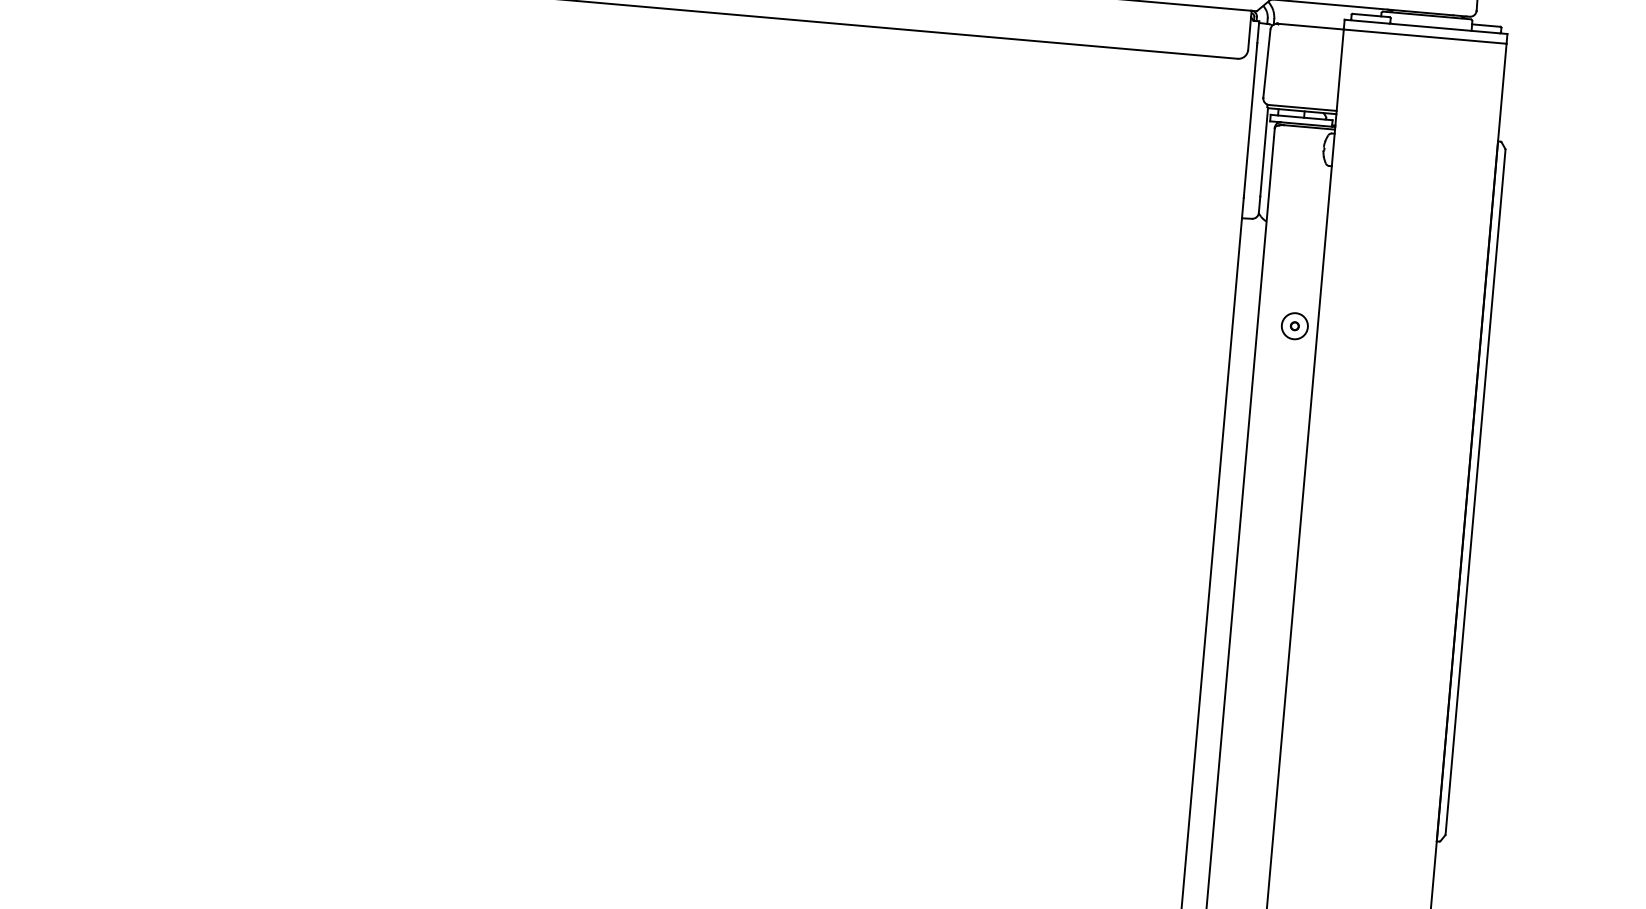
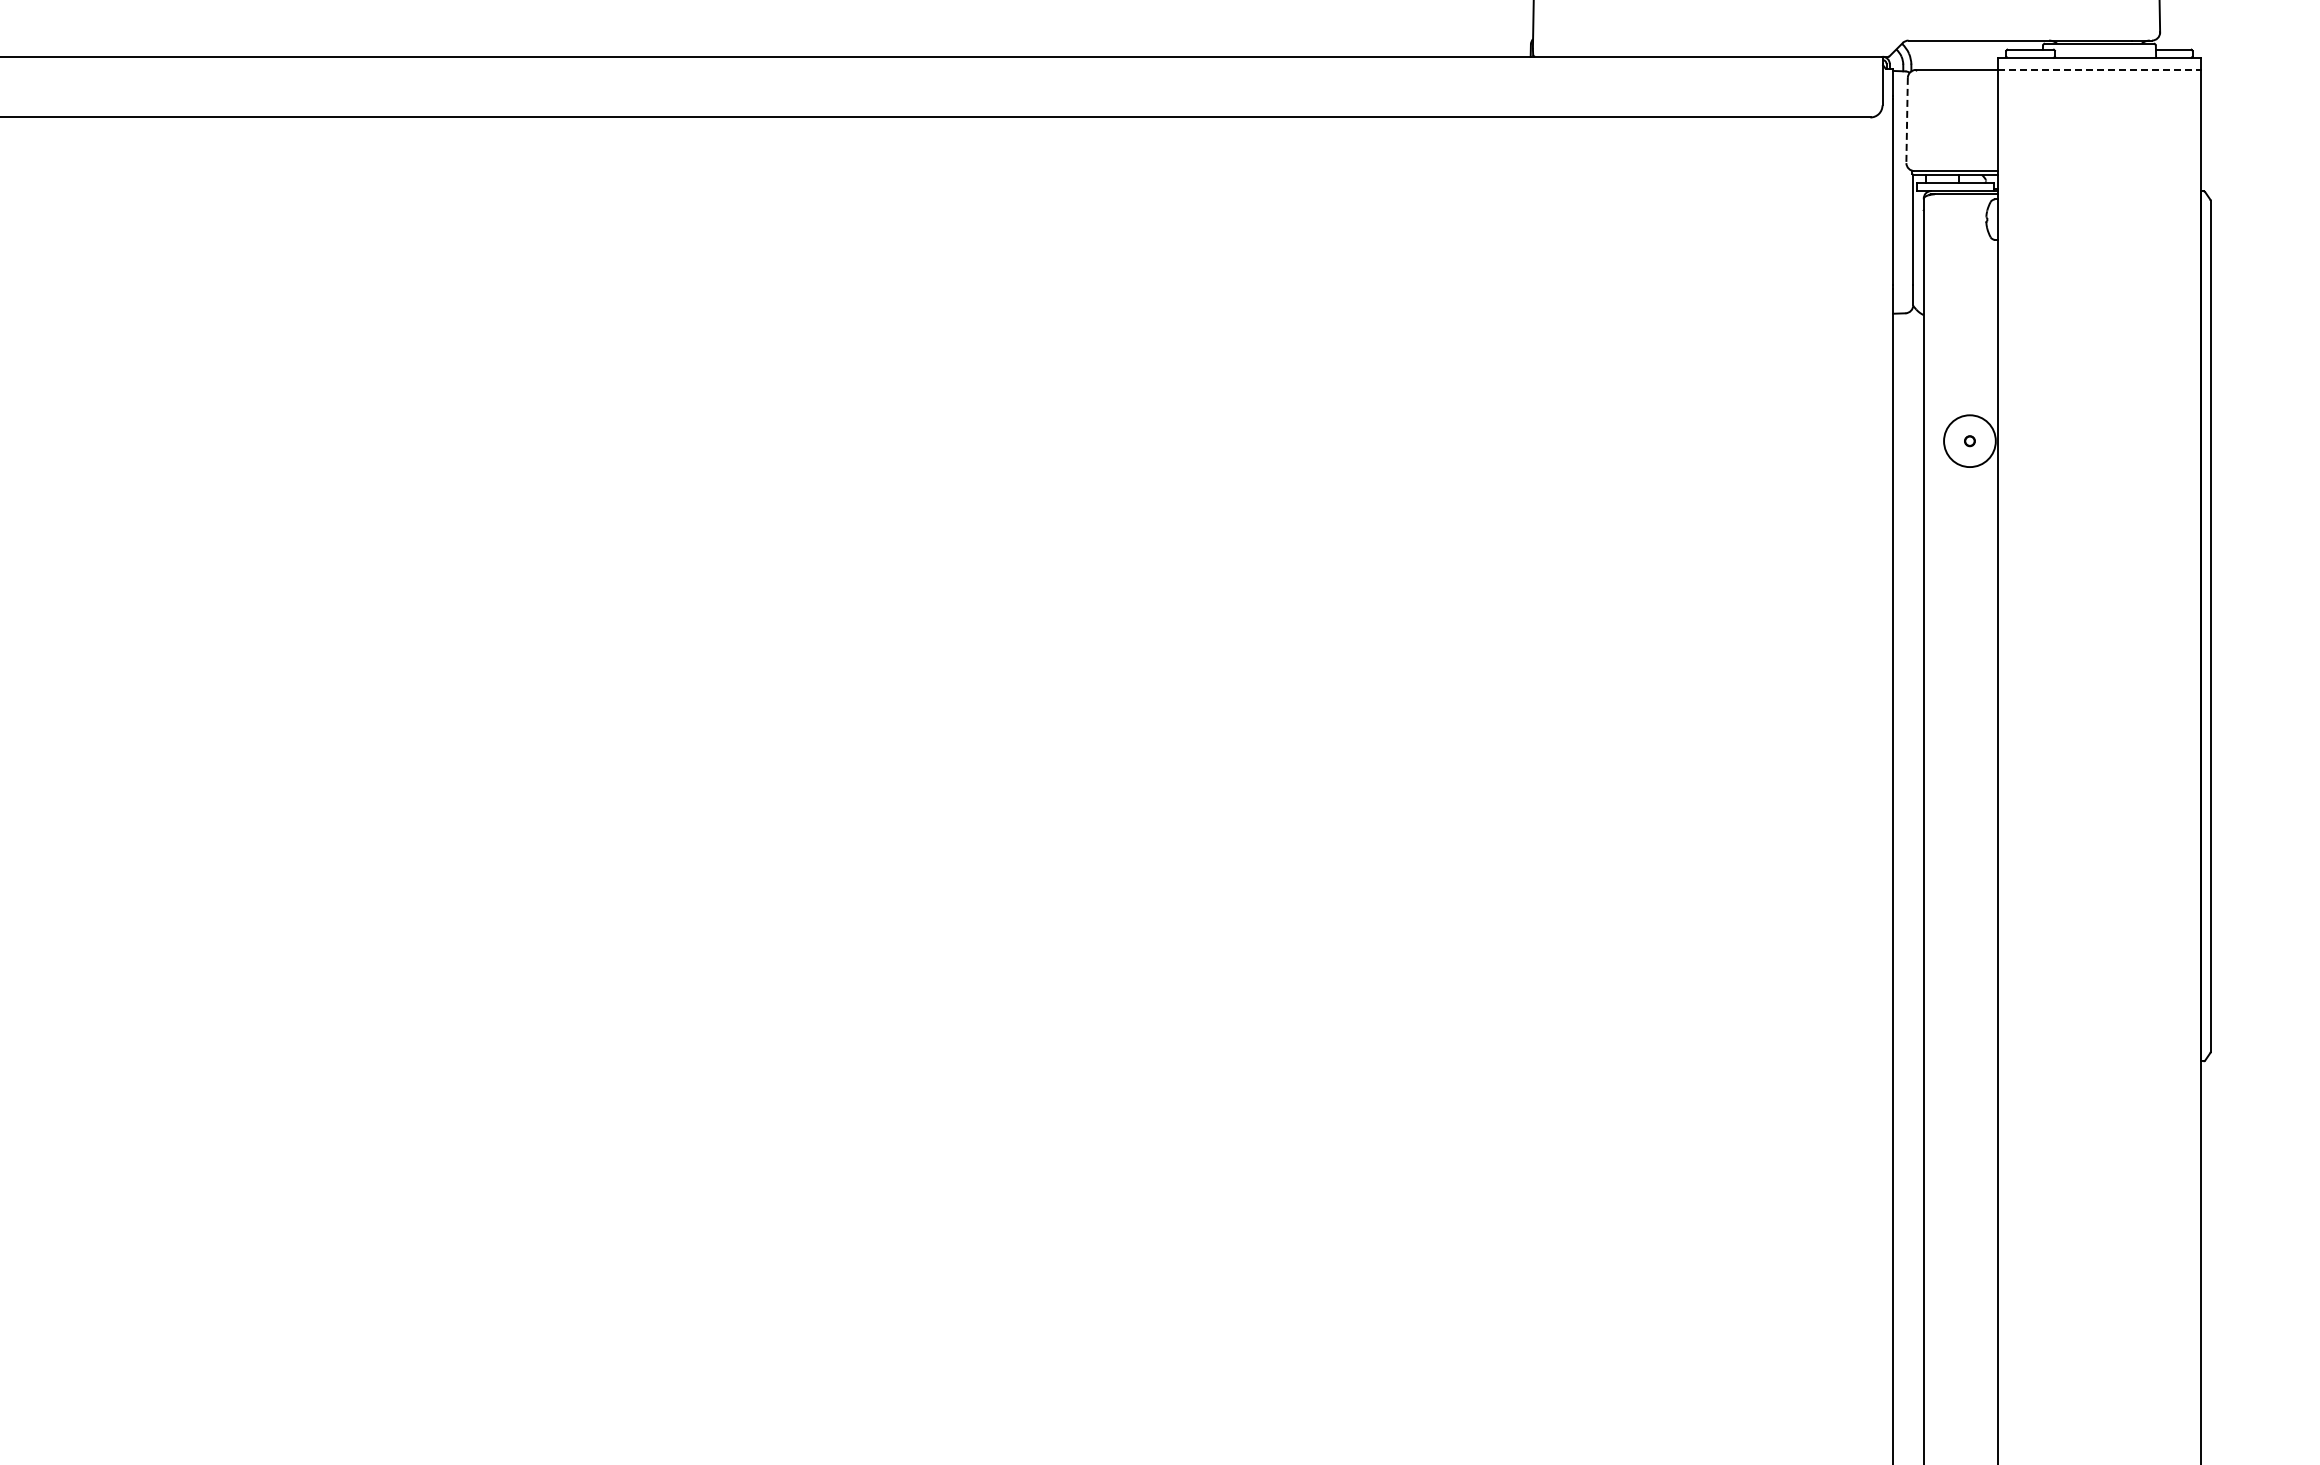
line: (1425, 36) -> (2099, 69), solid -> dashed
line: (1267, 63) -> (1907, 120), solid -> dashed
circle: (1294, 326) -> (1969, 441), size x1.6

